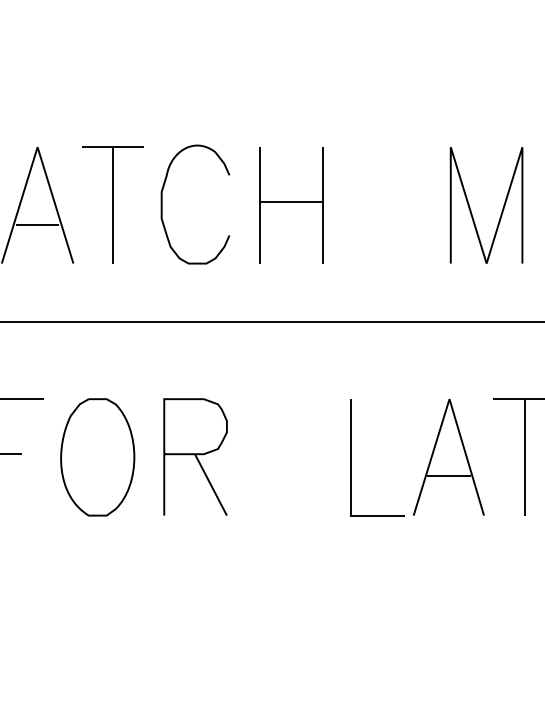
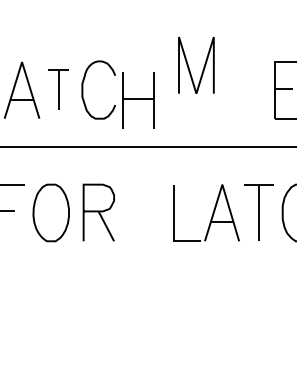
part: (112, 203) -> (58, 89), size x0.7
part: (291, 205) -> (138, 100), moved
line: (501, 207) -> (203, 66), moved

